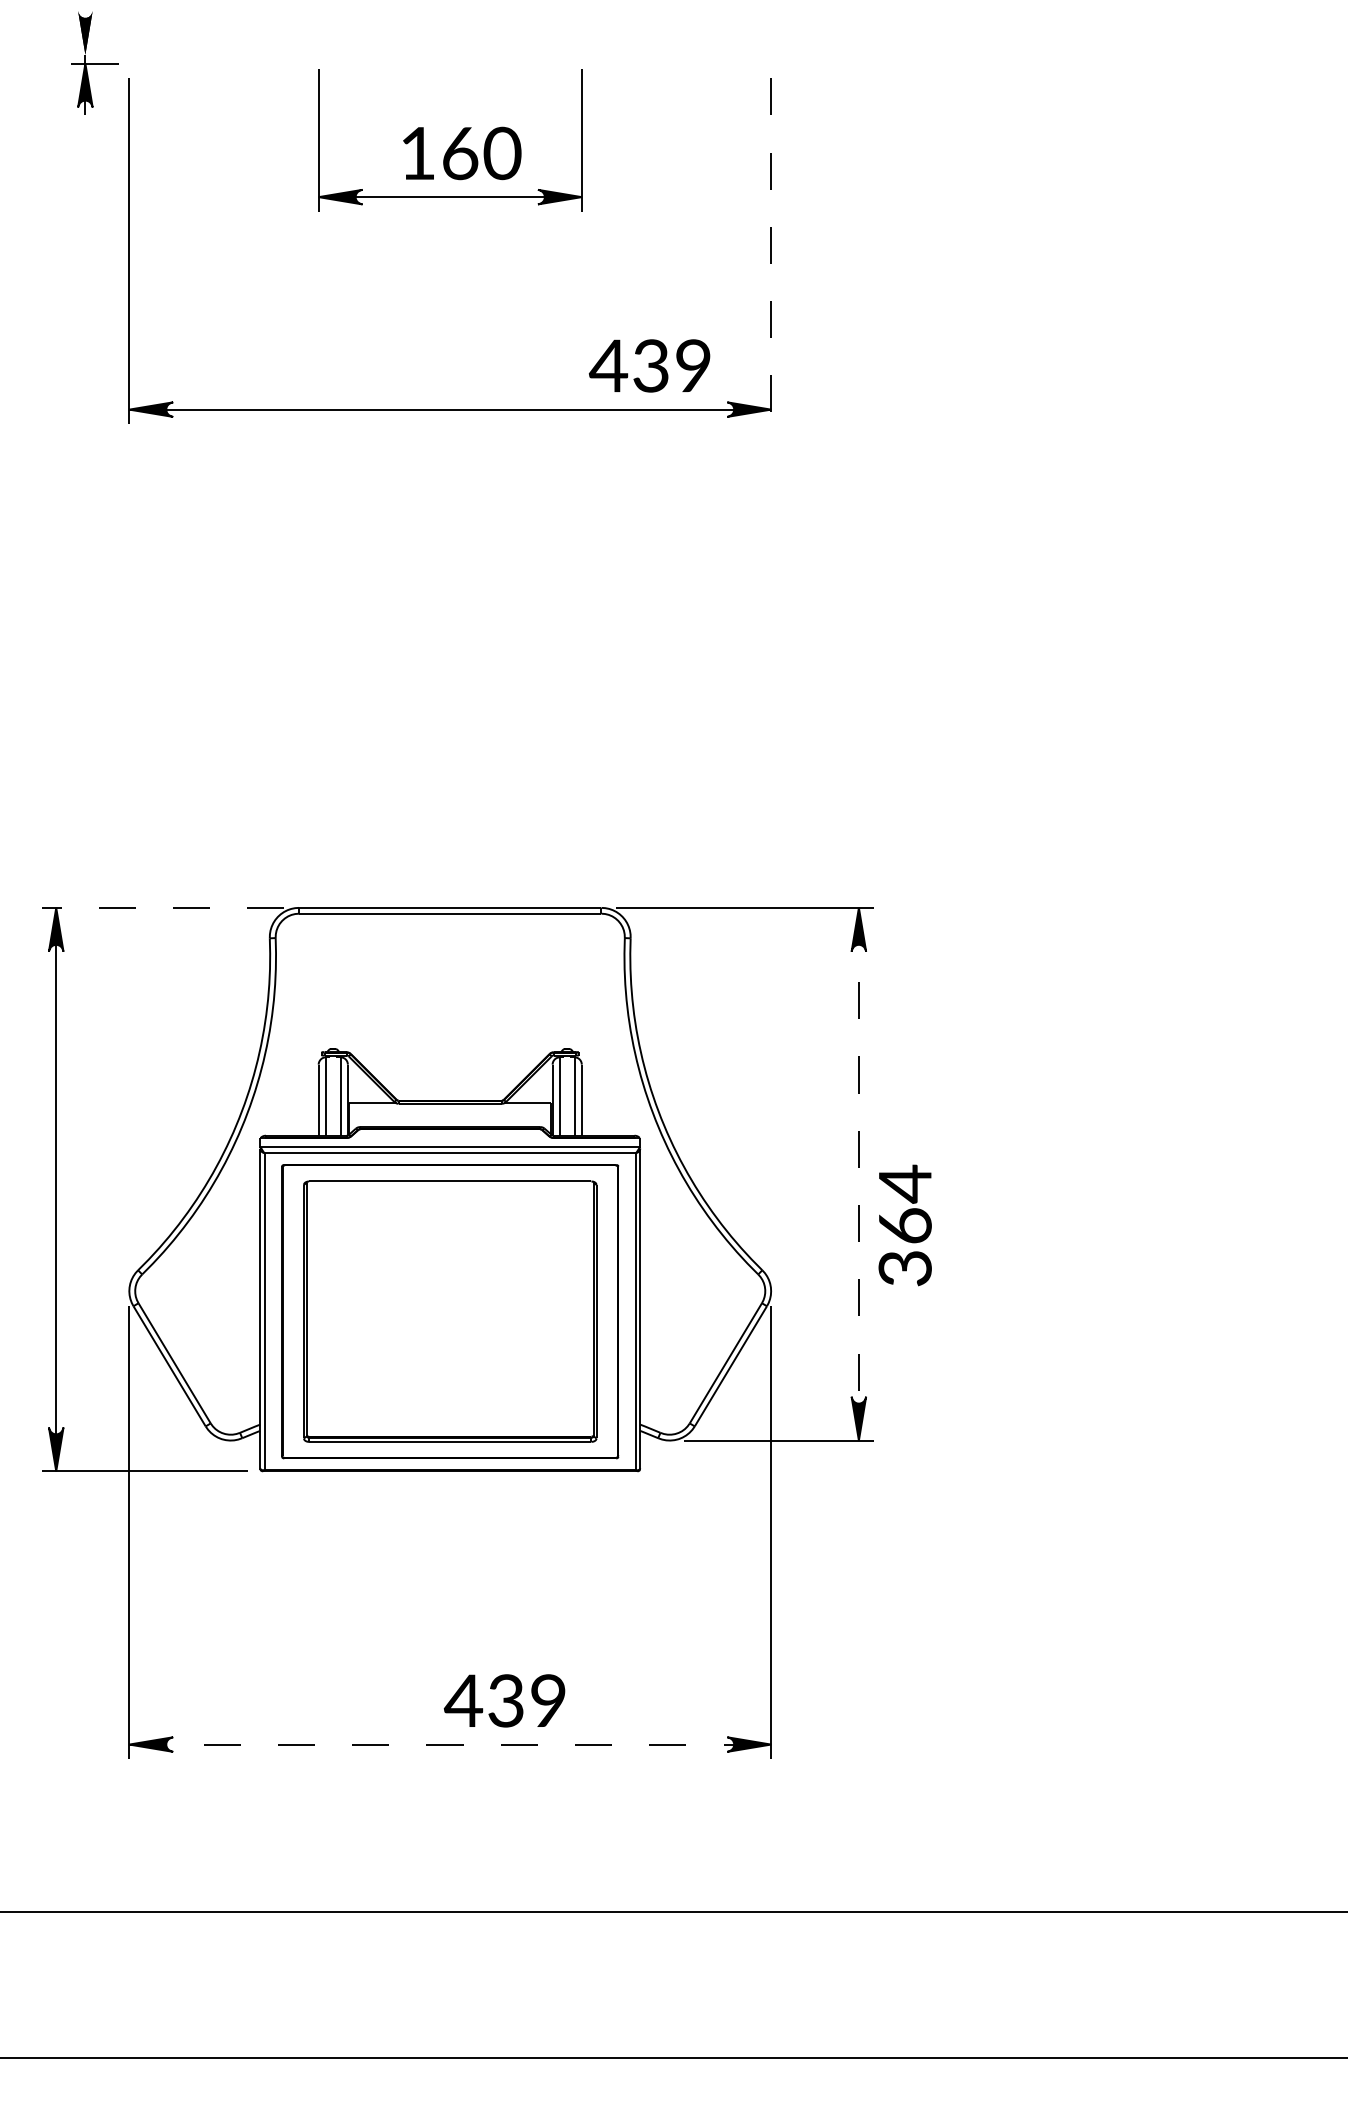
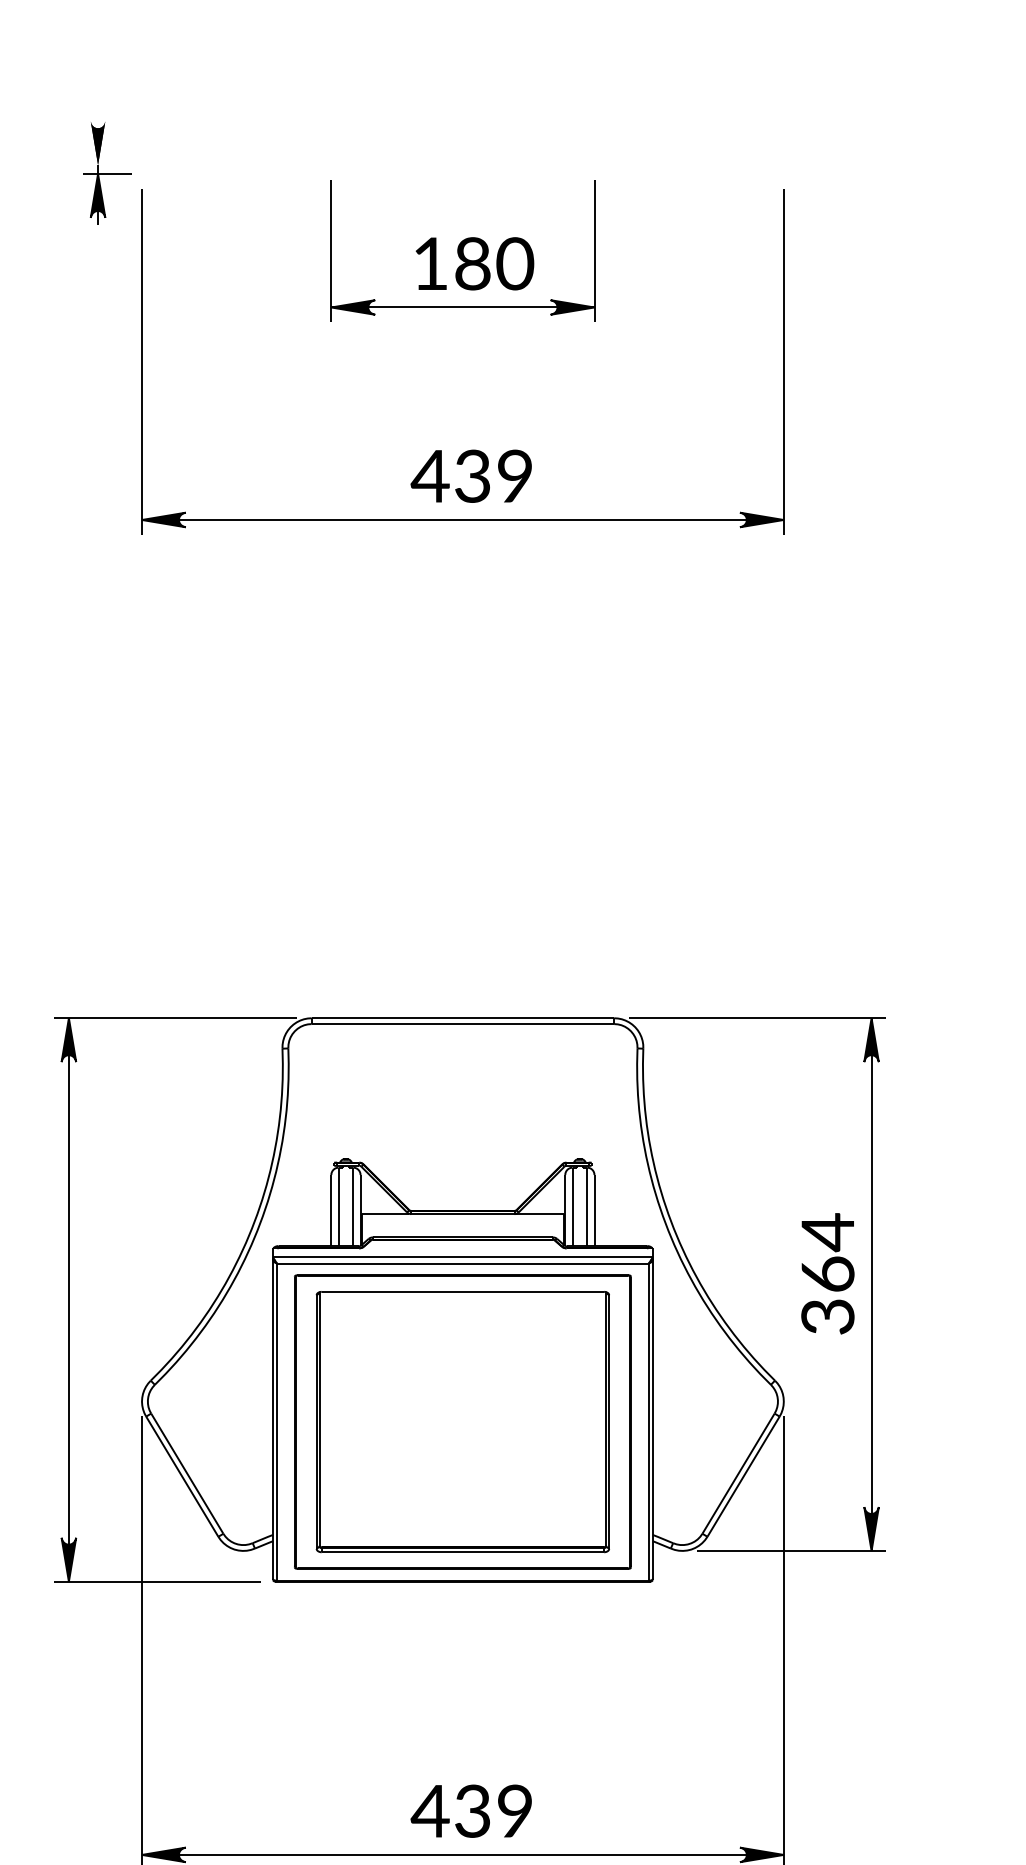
text: (460, 152) -> (473, 262), 160 -> 180
line: (771, 251) -> (784, 361), dashed -> solid
text: (649, 365) -> (471, 475), moved
line: (162, 907) -> (175, 1017), dashed -> solid
line: (858, 1174) -> (871, 1284), dashed -> solid
text: (904, 1225) -> (827, 1273), moved
text: (504, 1700) -> (471, 1810), moved
line: (450, 1744) -> (463, 1854), dashed -> solid

